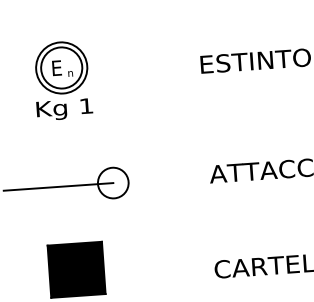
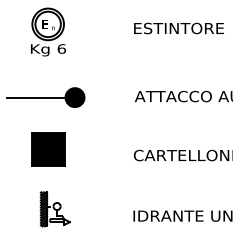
text: (85, 105) -> (61, 48), 1 -> 6
fill: (112, 182) -> (74, 97), added

